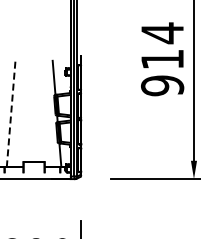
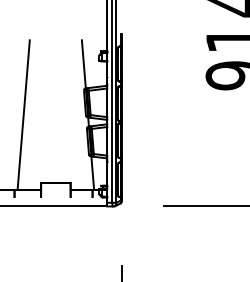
line: (11, 114) -> (24, 115), dashed -> solid

